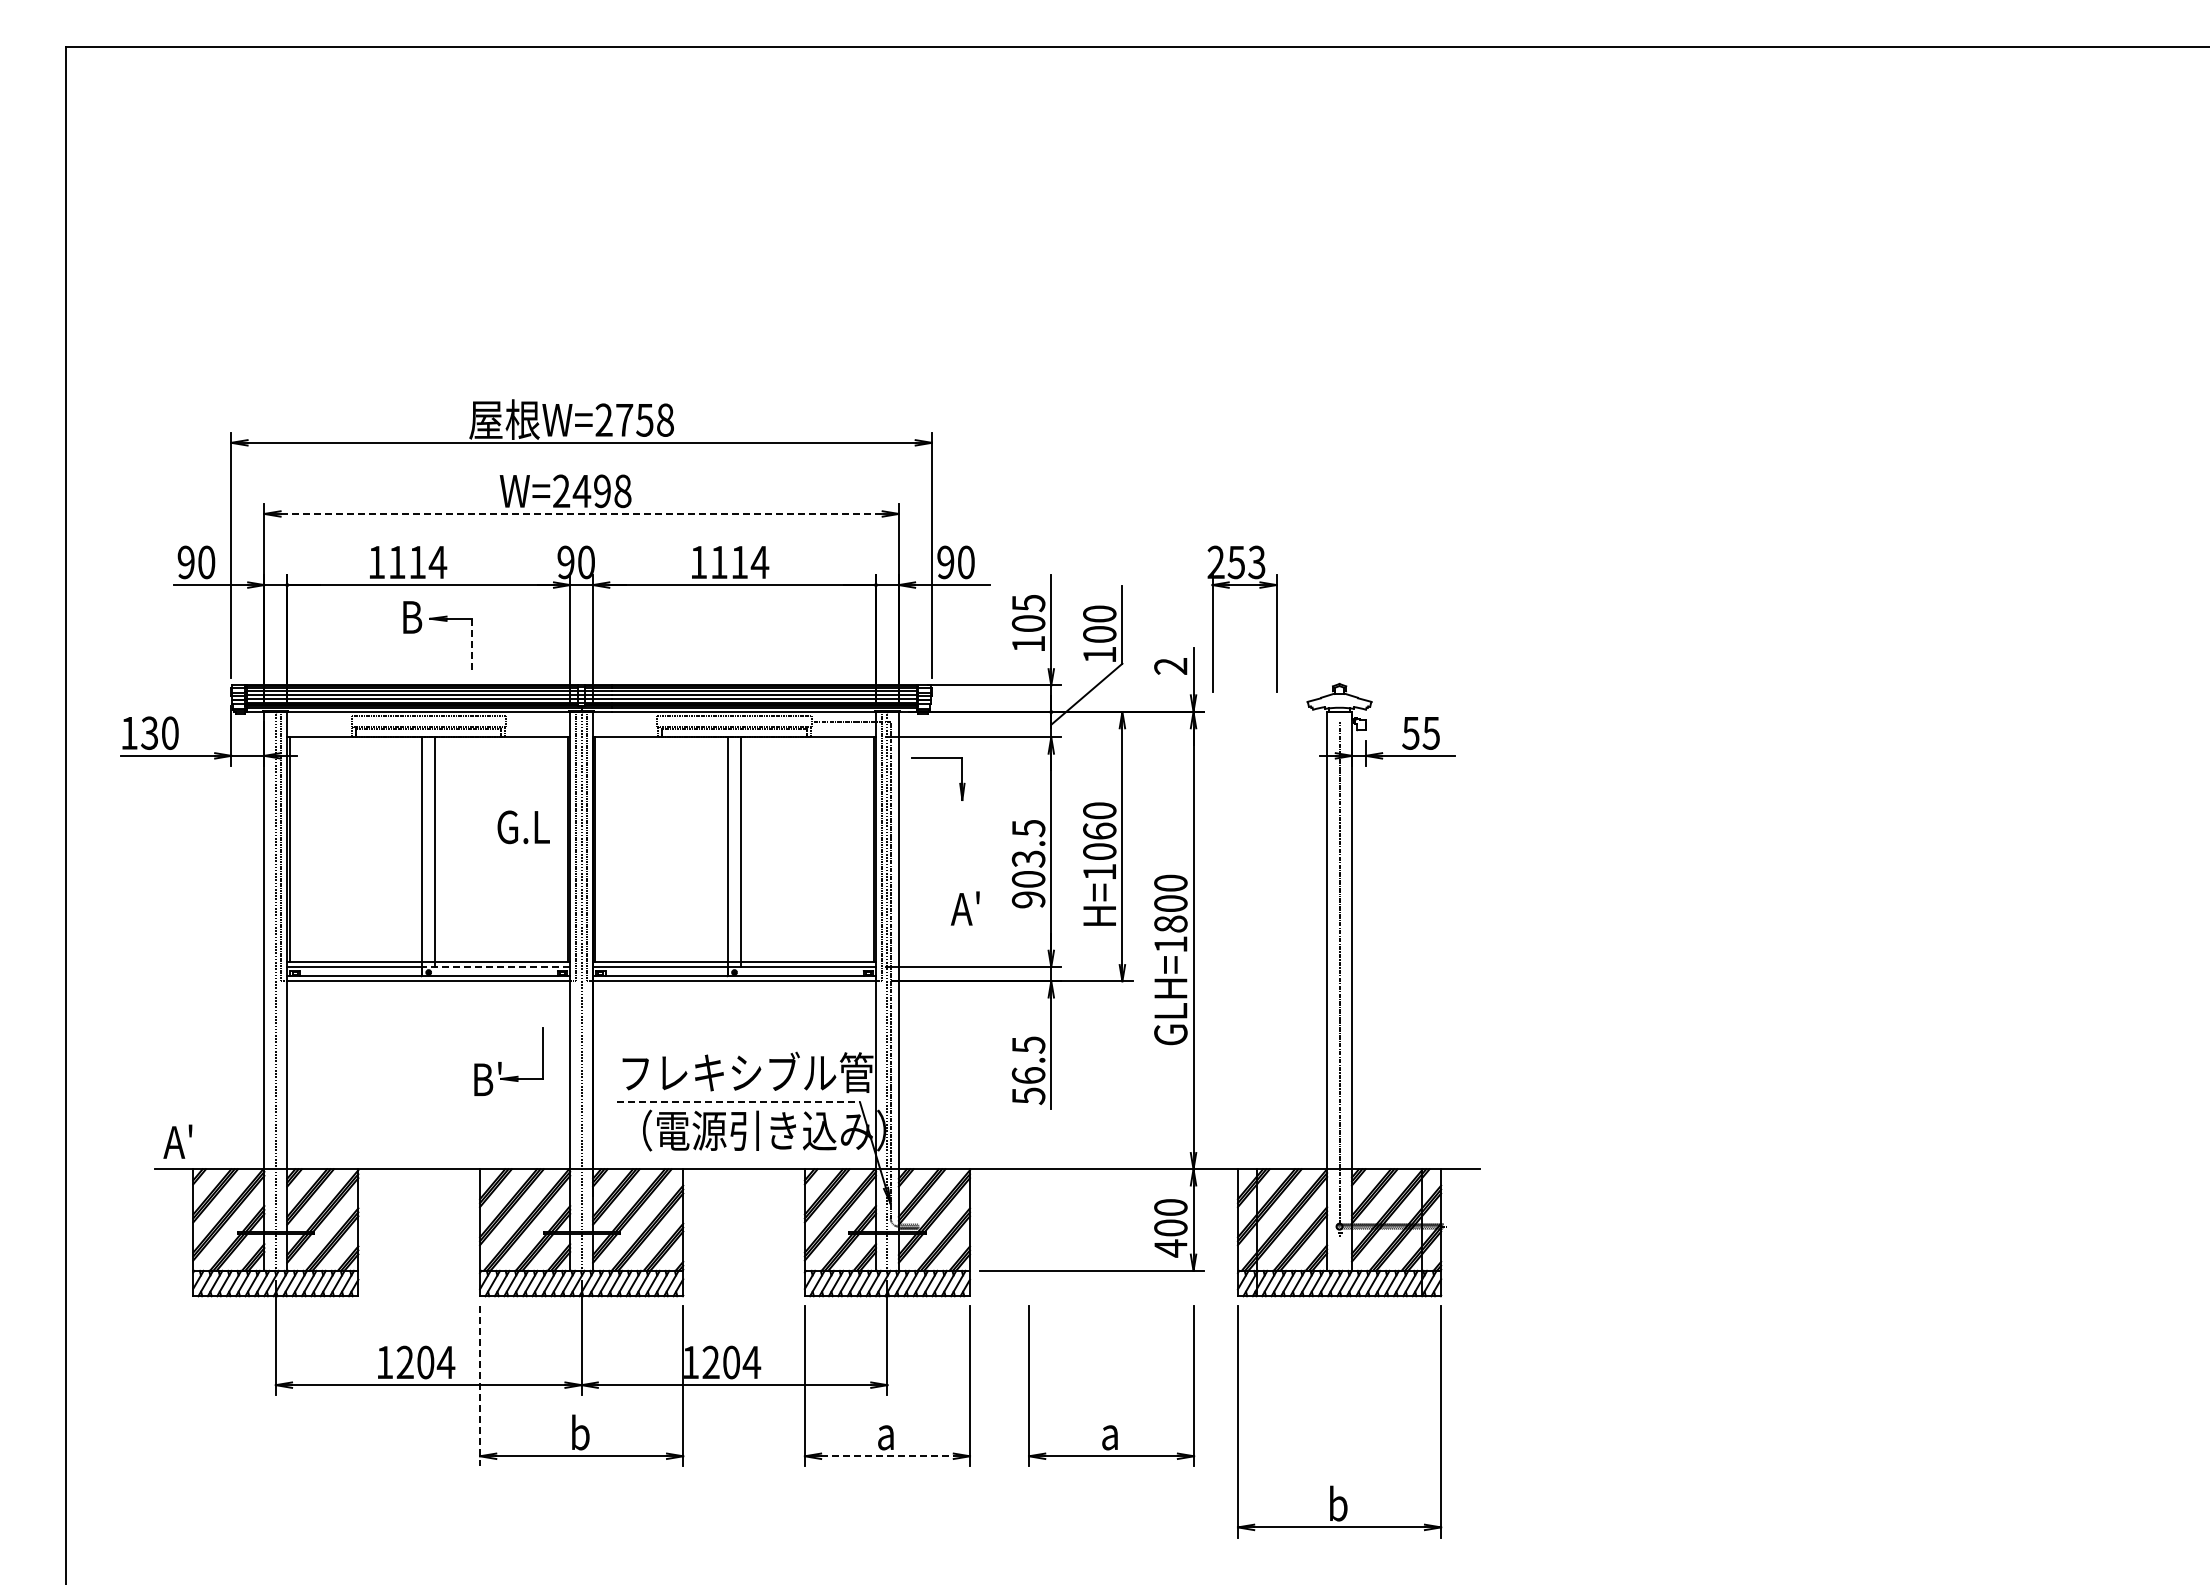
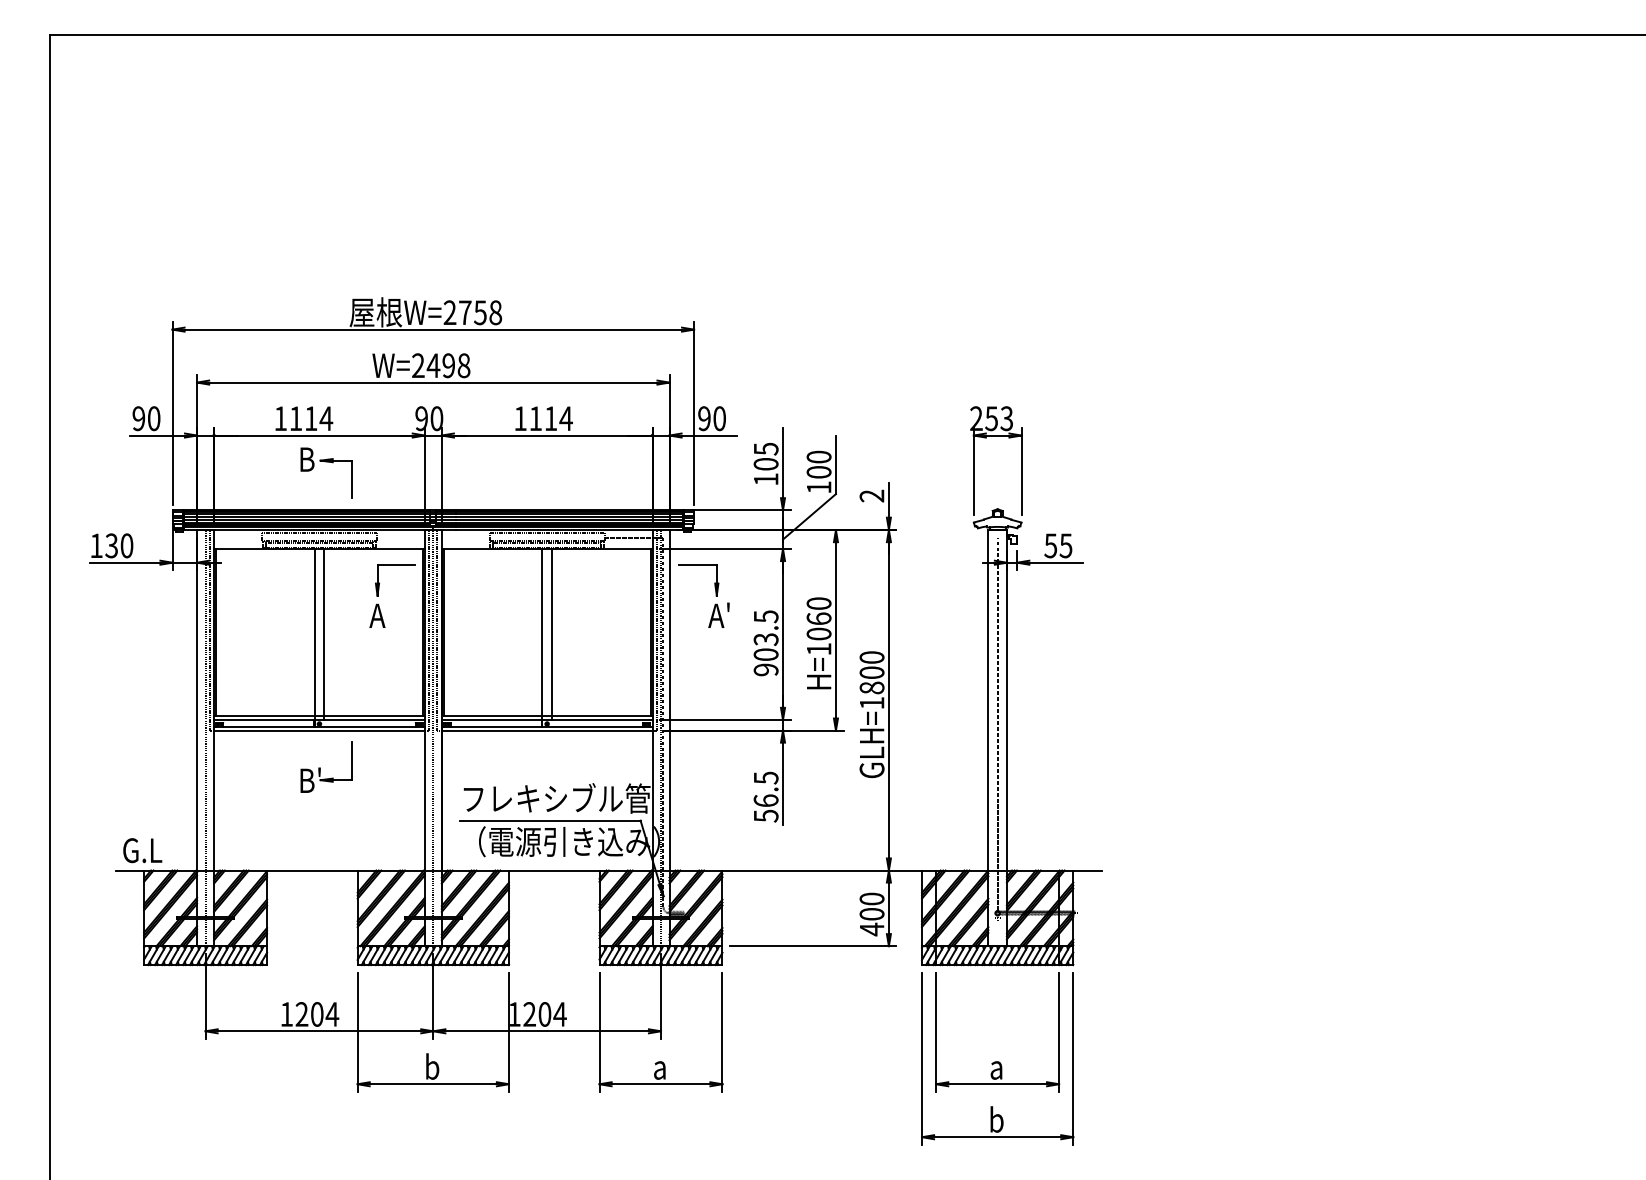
line: (581, 513) -> (433, 382), dashed -> solid
part: (1213, 618) -> (974, 460), moved
line: (471, 643) -> (351, 479), dashed -> solid
part: (530, 758) -> (395, 564), added
text: (522, 827) -> (389, 616), G.L -> A
text: (964, 908) -> (718, 615), moved
line: (495, 966) -> (369, 719), dashed -> solid
part: (501, 1062) -> (320, 767), moved
line: (739, 1102) -> (550, 820), dashed -> solid
text: (190, 1141) -> (142, 849), A' -> G.L
line: (480, 1386) -> (357, 1032), dashed -> solid
part: (1111, 1425) -> (997, 1061), moved
line: (887, 1456) -> (661, 1084), dashed -> solid

